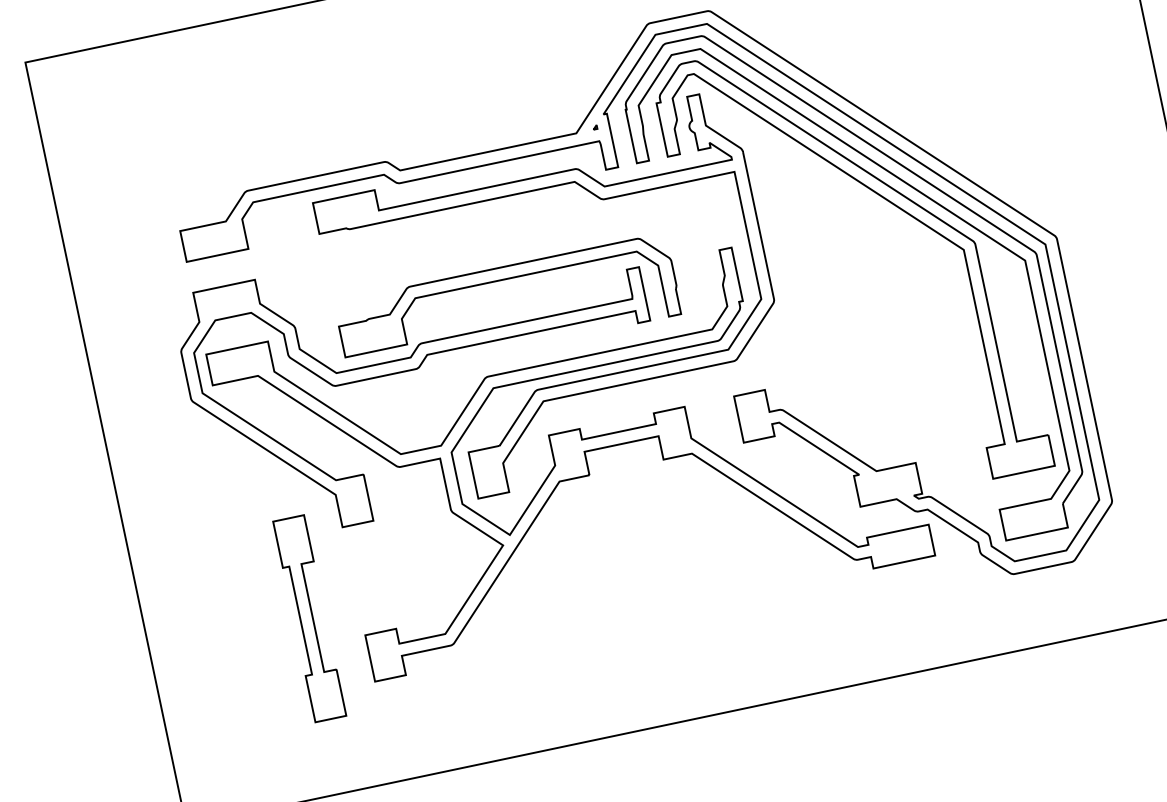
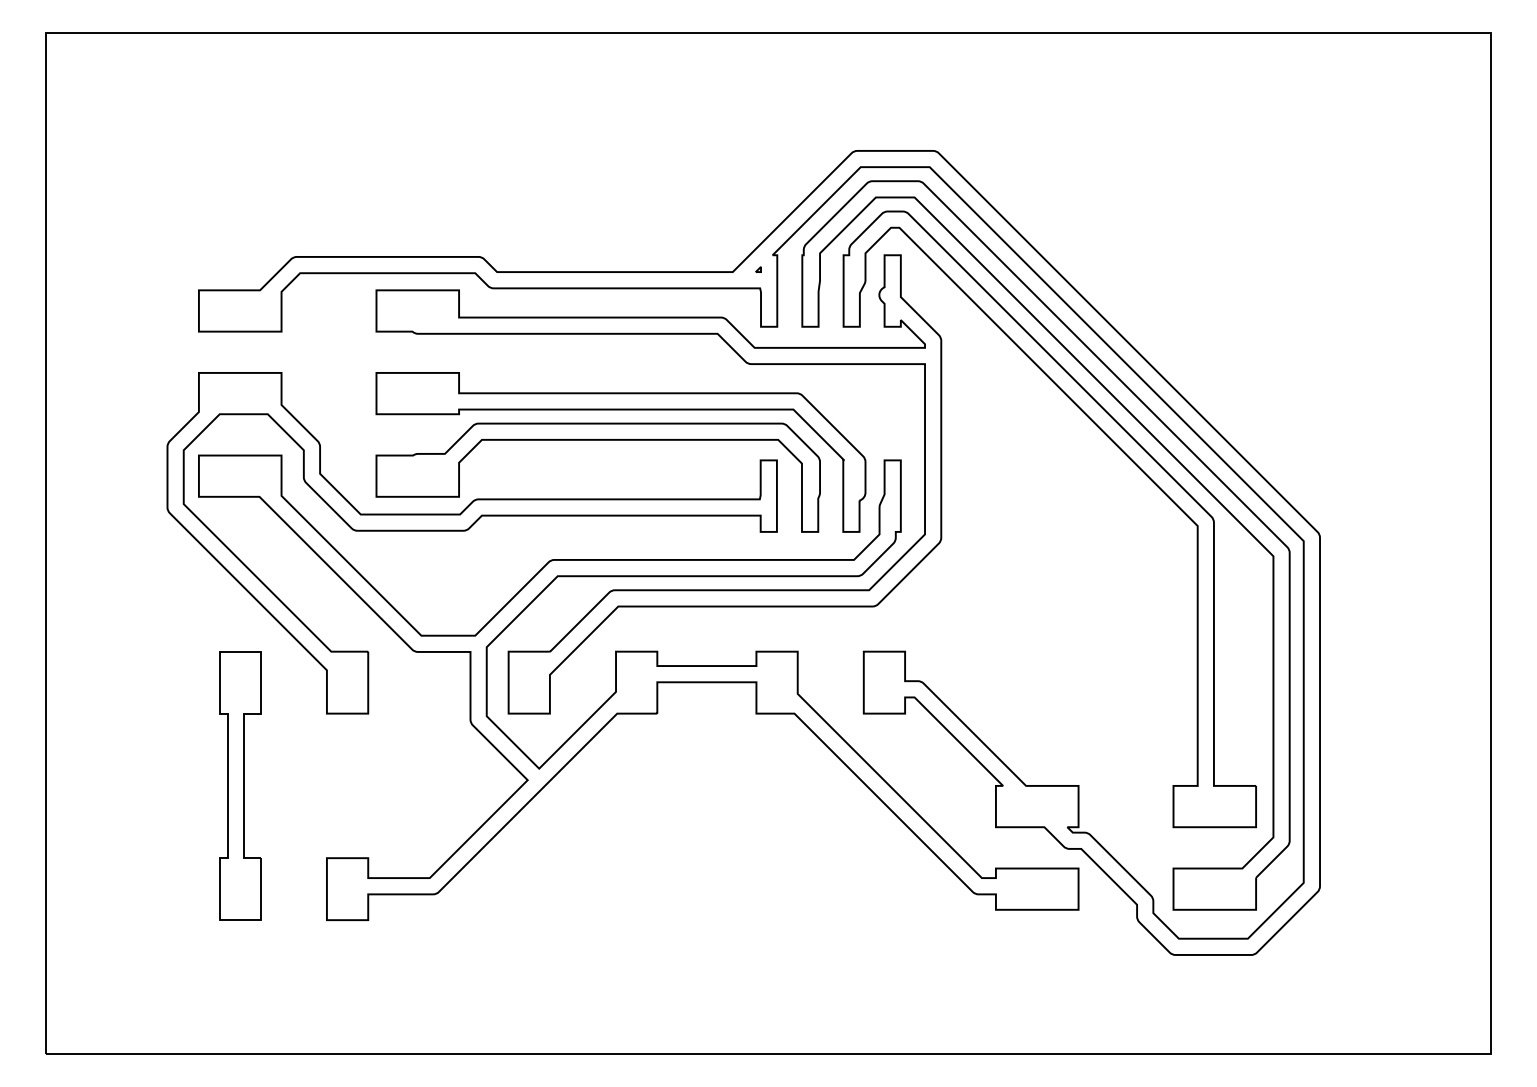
part: (514, 254) -> (620, 410), added
part: (309, 618) -> (240, 785), moved

